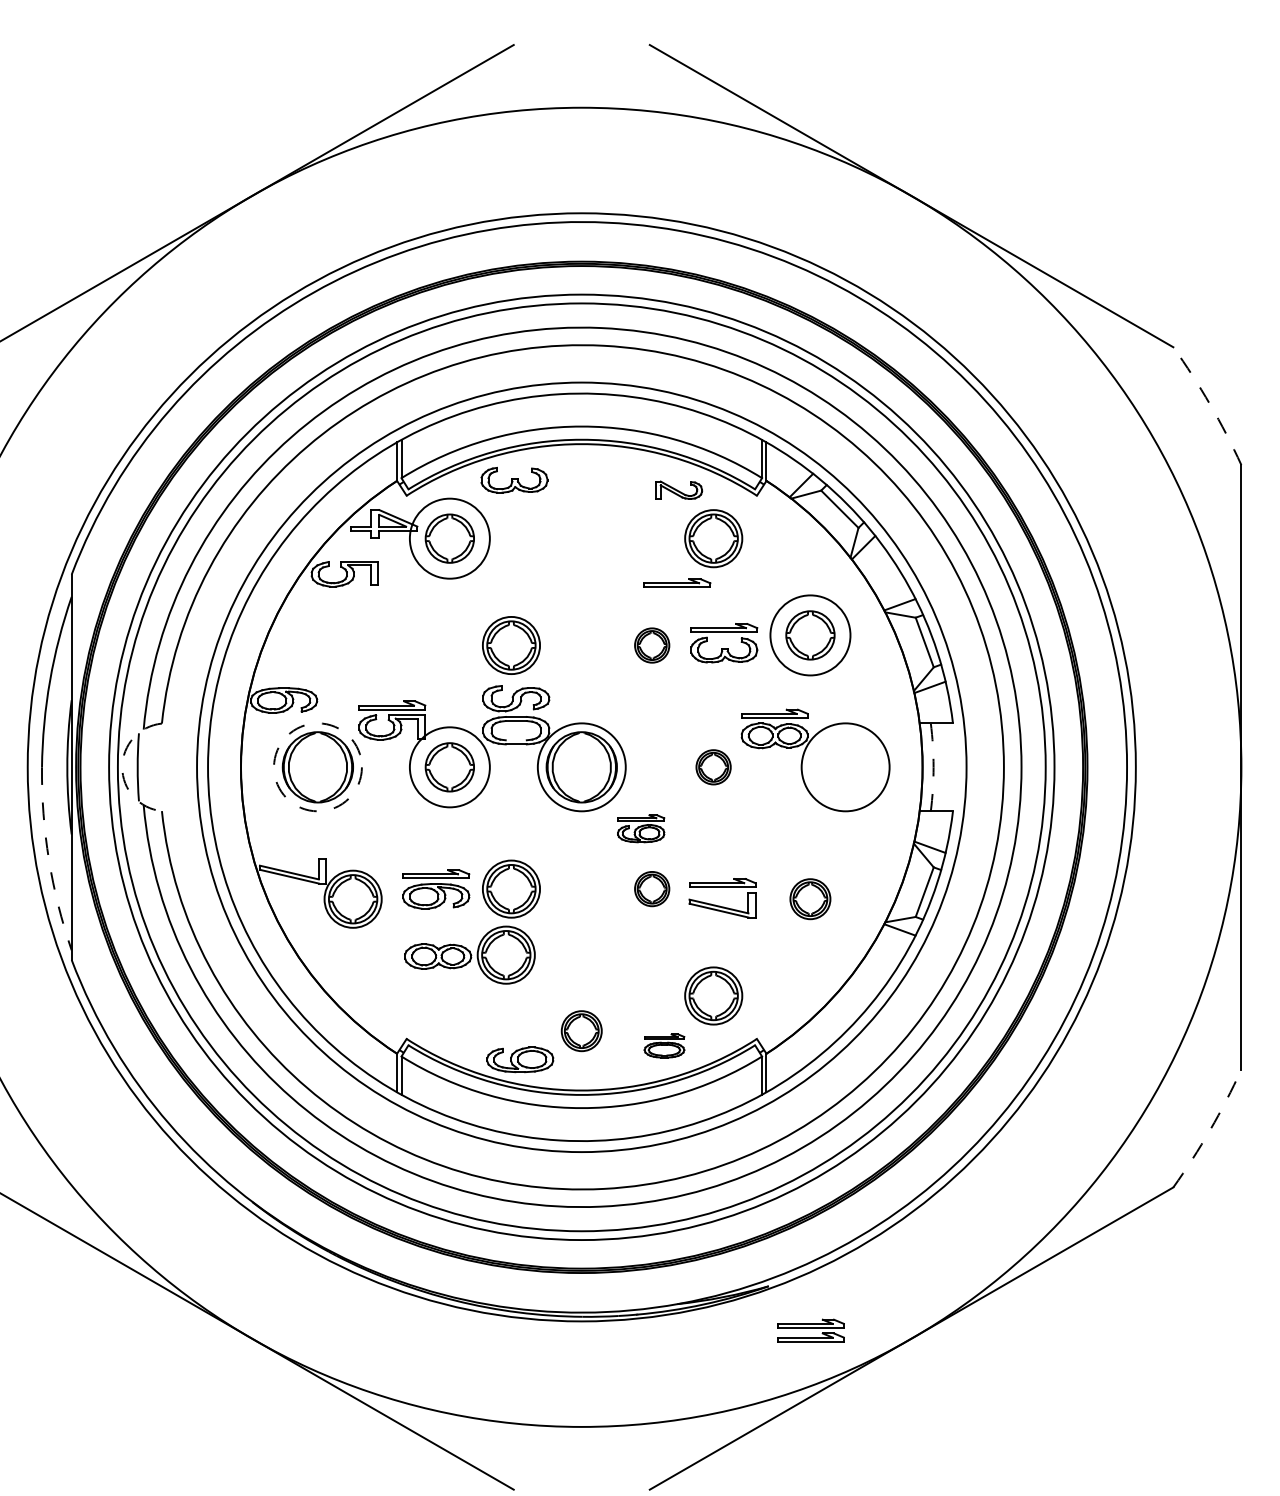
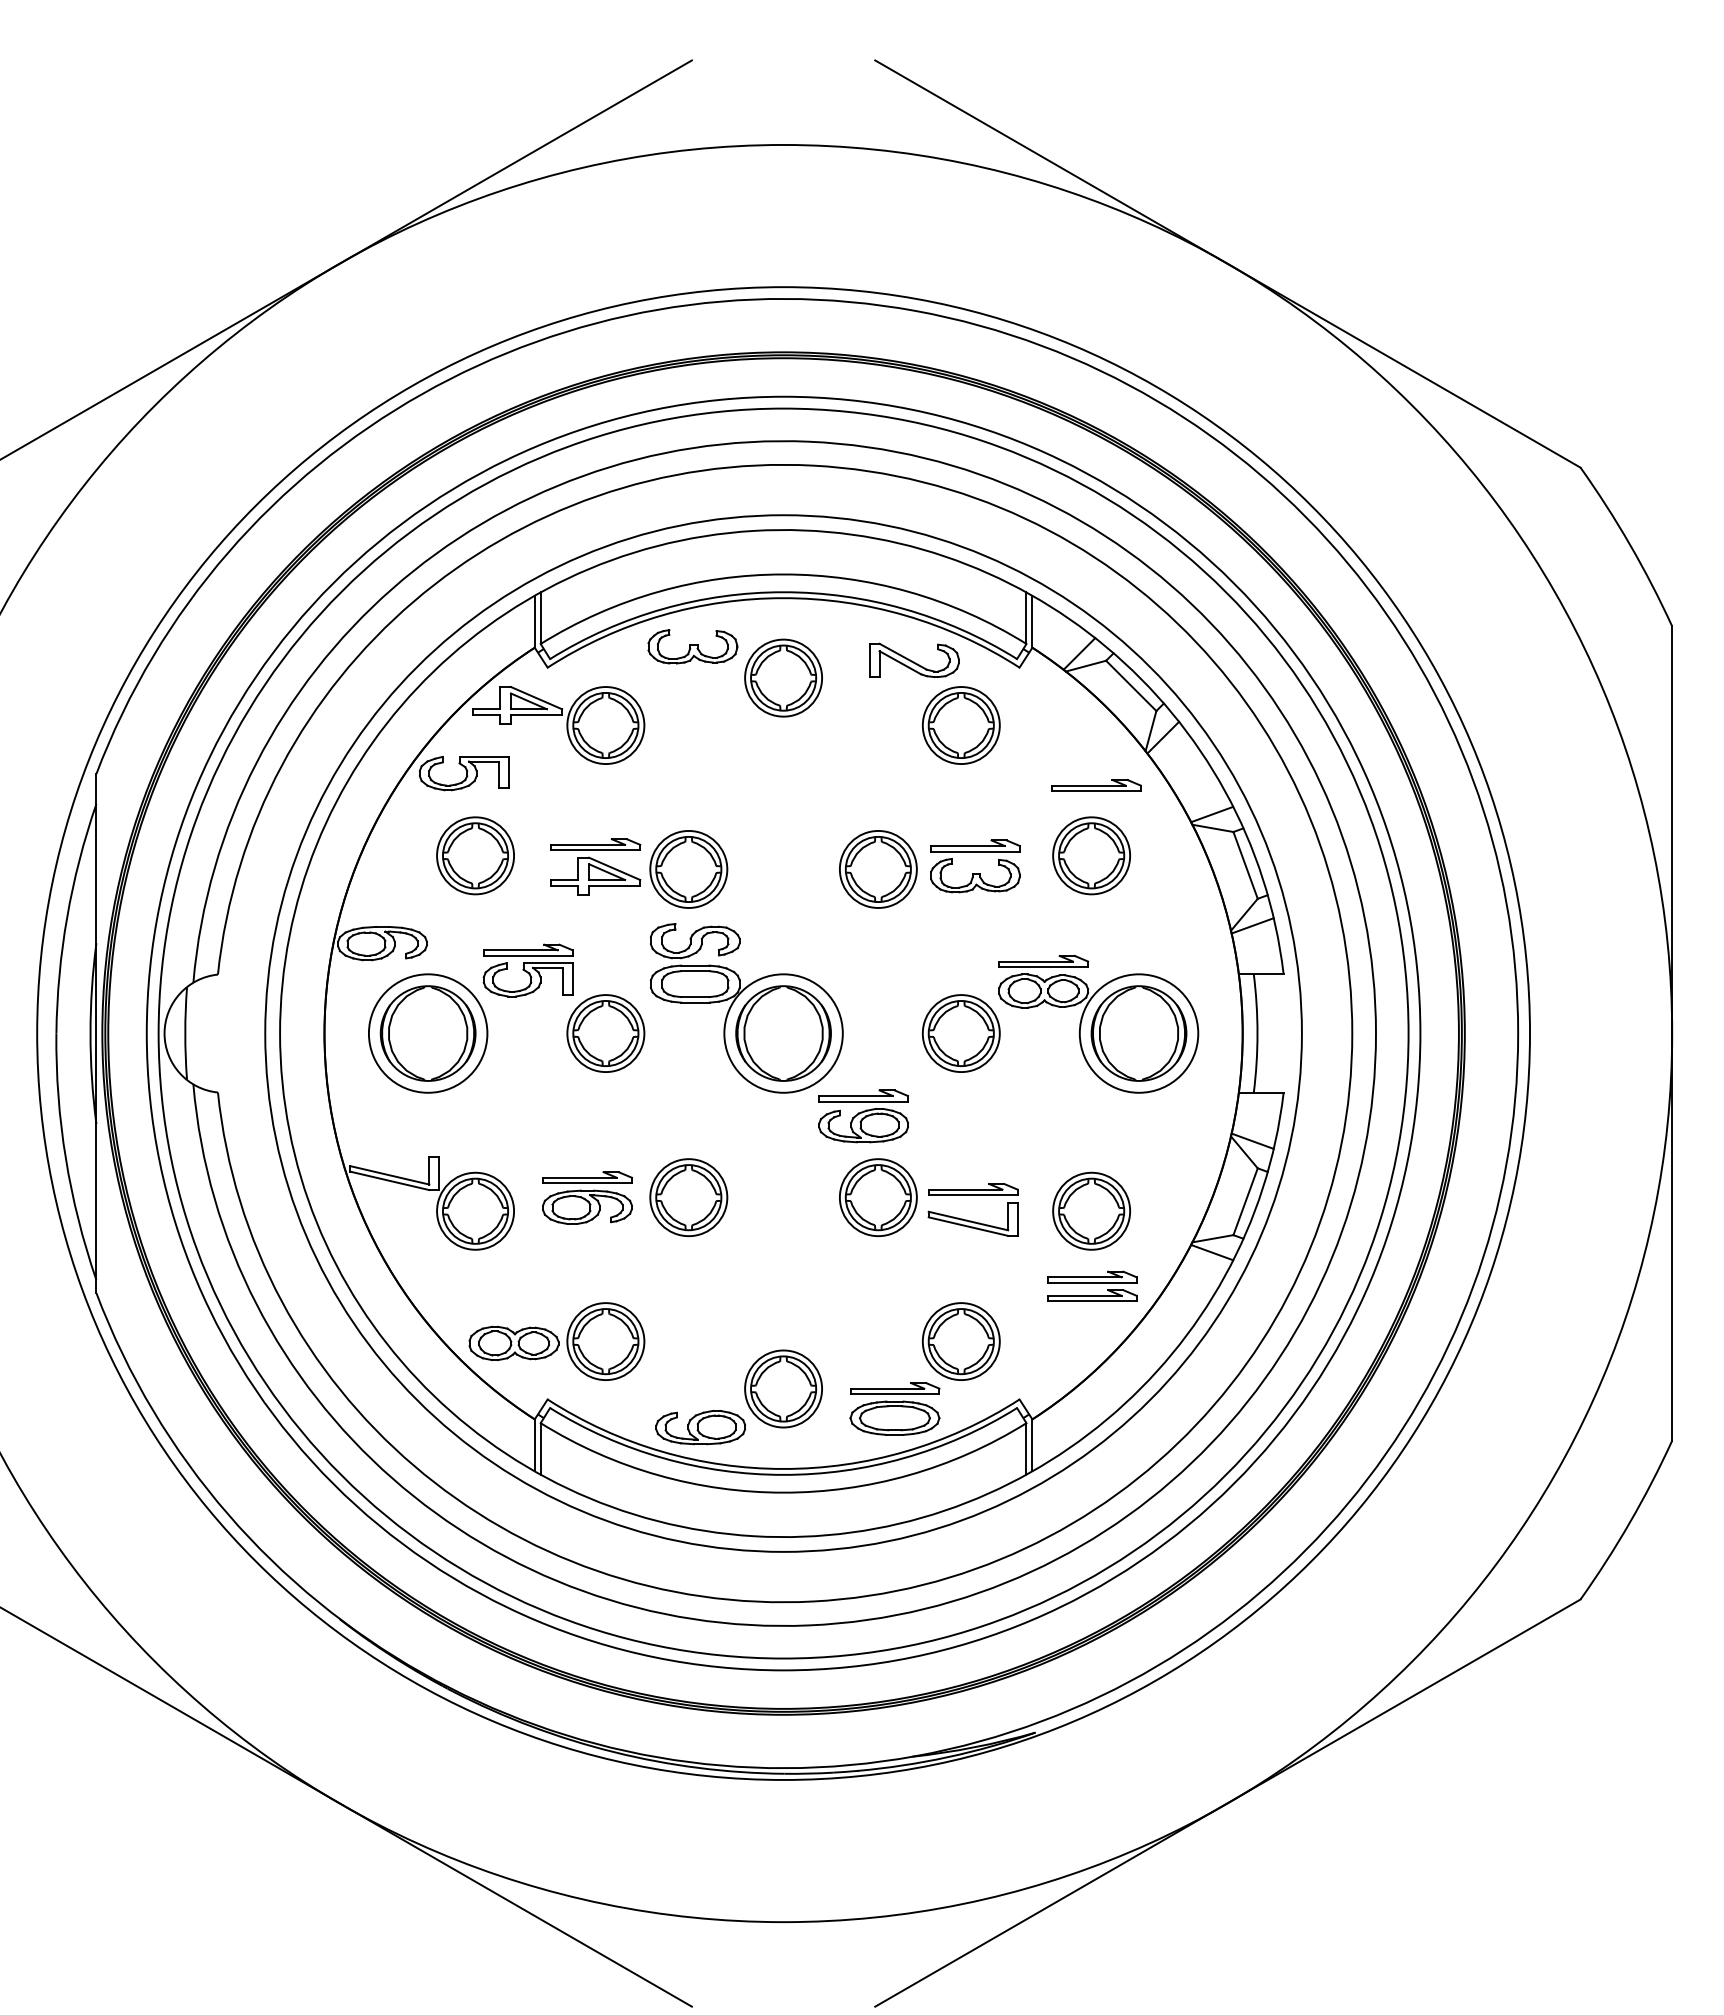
arc: (1210, 404) -> (1630, 544), dashed -> solid
part: (678, 489) -> (914, 659), size x1.43
part: (581, 503) -> (783, 677), added
circle: (449, 538) -> (605, 725), size x0.71
part: (677, 583) -> (1096, 785), moved
part: (353, 635) -> (475, 855), added
circle: (810, 635) -> (1091, 855), size x0.71
part: (442, 643) -> (595, 866), added
part: (652, 645) -> (878, 869), size x1.67
line: (516, 740) -> (695, 997), added
arc: (122, 767) -> (164, 1033), dashed -> solid
circle: (317, 767) -> (427, 1033), dashed -> solid
circle: (449, 767) -> (605, 1033), size x0.71
part: (713, 767) -> (960, 1033), size x1.67
part: (845, 767) -> (1138, 1033), added
arc: (933, 767) -> (1257, 1033), dashed -> solid
part: (641, 828) -> (863, 1116), size x1.43
arc: (48, 860) -> (65, 1158), dashed -> solid
part: (652, 889) -> (878, 1197), size x1.67
part: (810, 898) -> (1091, 1210), size x1.43
part: (469, 955) -> (556, 1341), moved
part: (581, 1030) -> (783, 1388), size x1.43
part: (664, 1045) -> (894, 1408), size x1.67
arc: (1210, 1130) -> (1630, 1522), dashed -> solid
part: (811, 1329) -> (1092, 1285), moved

